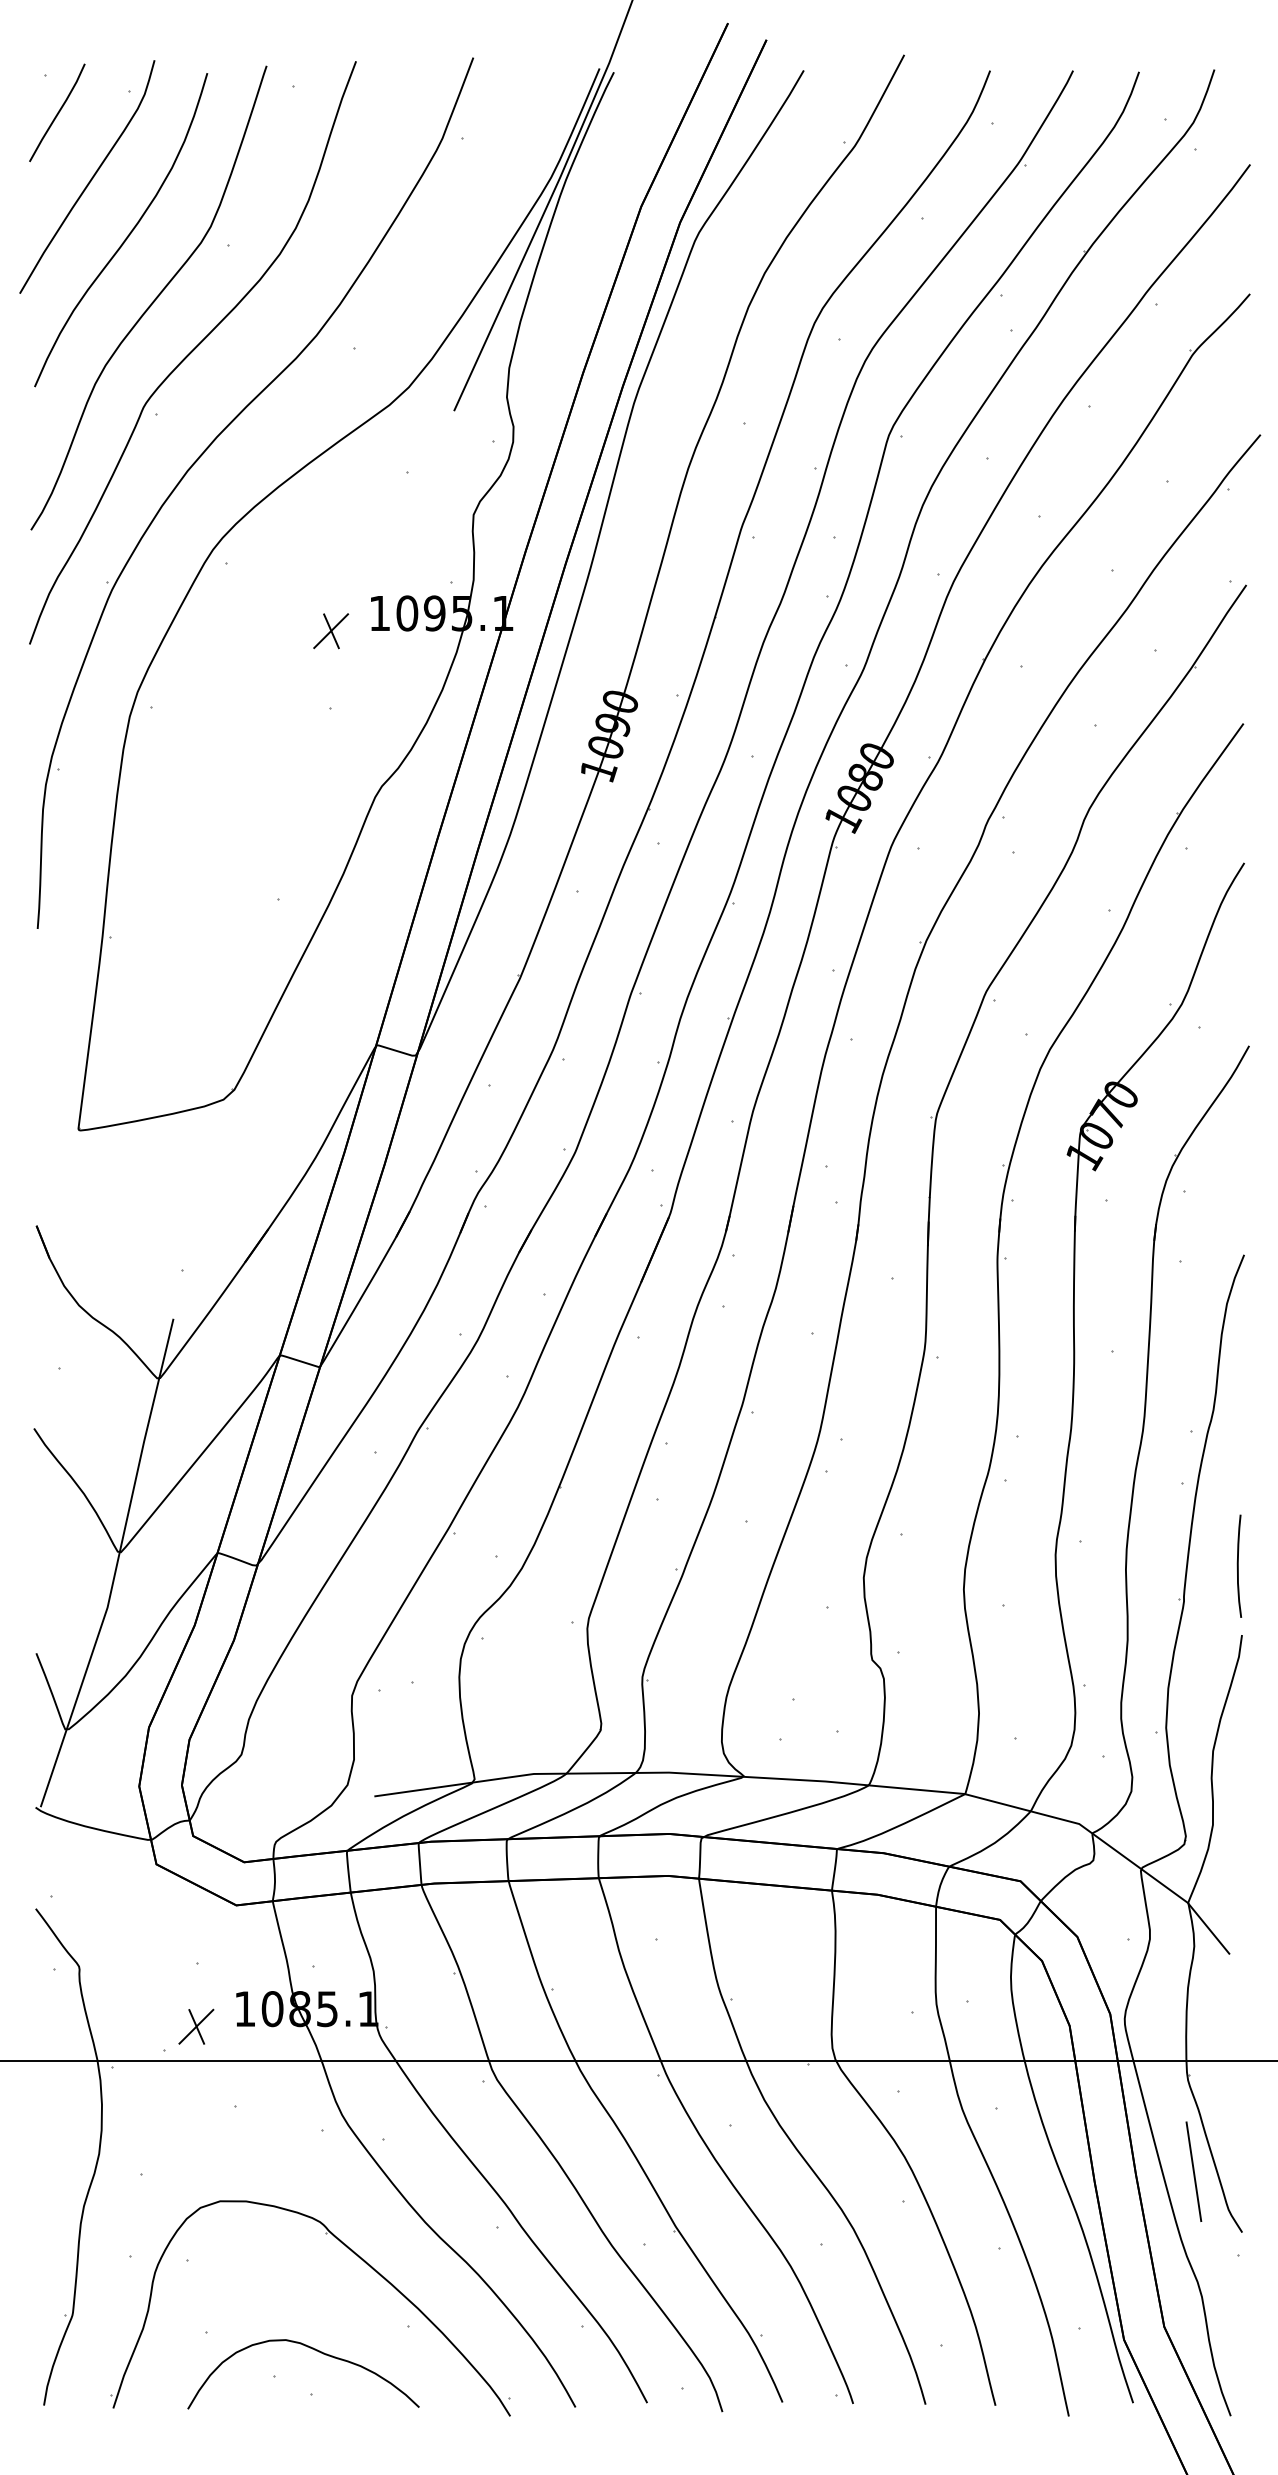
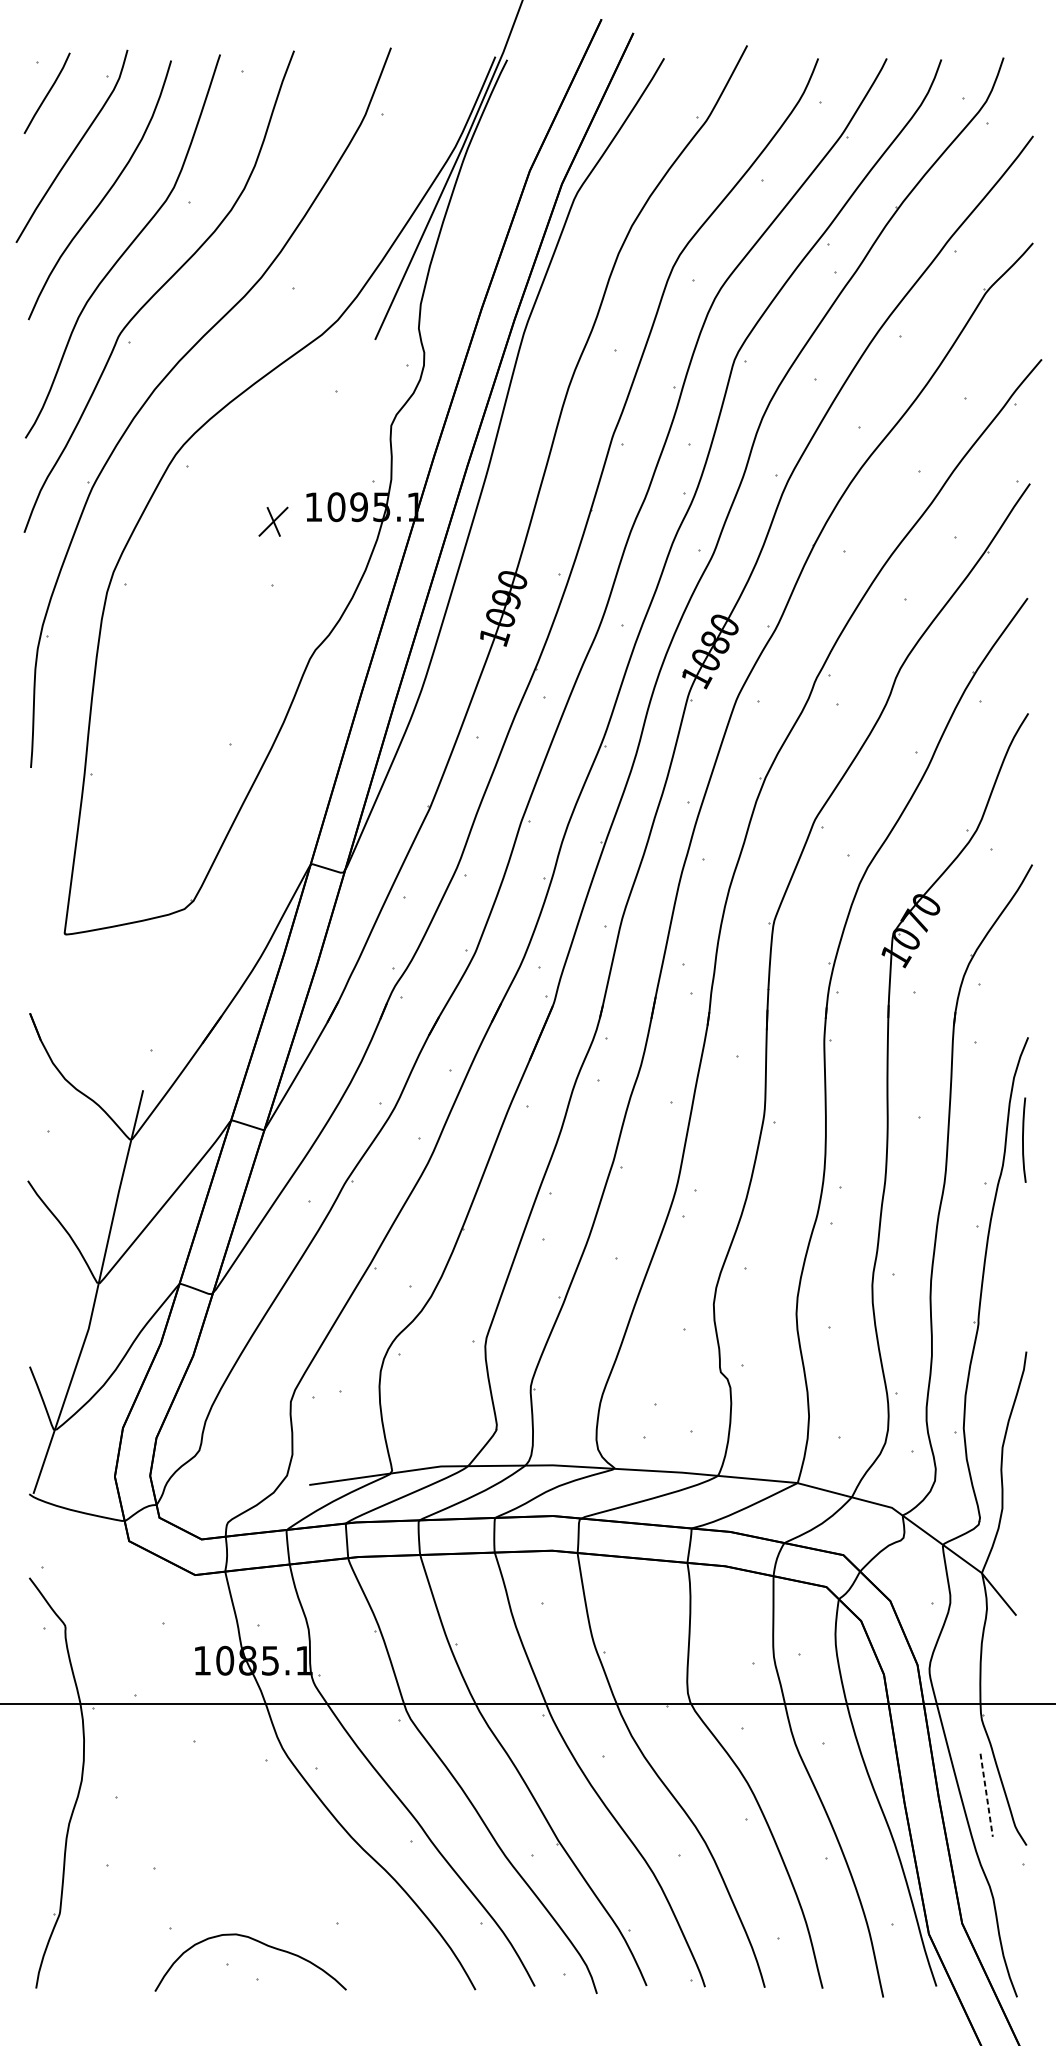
curve: (1238, 1565) -> (1023, 1139), moved
part: (196, 2026) -> (162, 1675), removed
line: (1193, 2171) -> (986, 1795), solid -> dashed
part: (353, 2253) -> (292, 1862), removed

